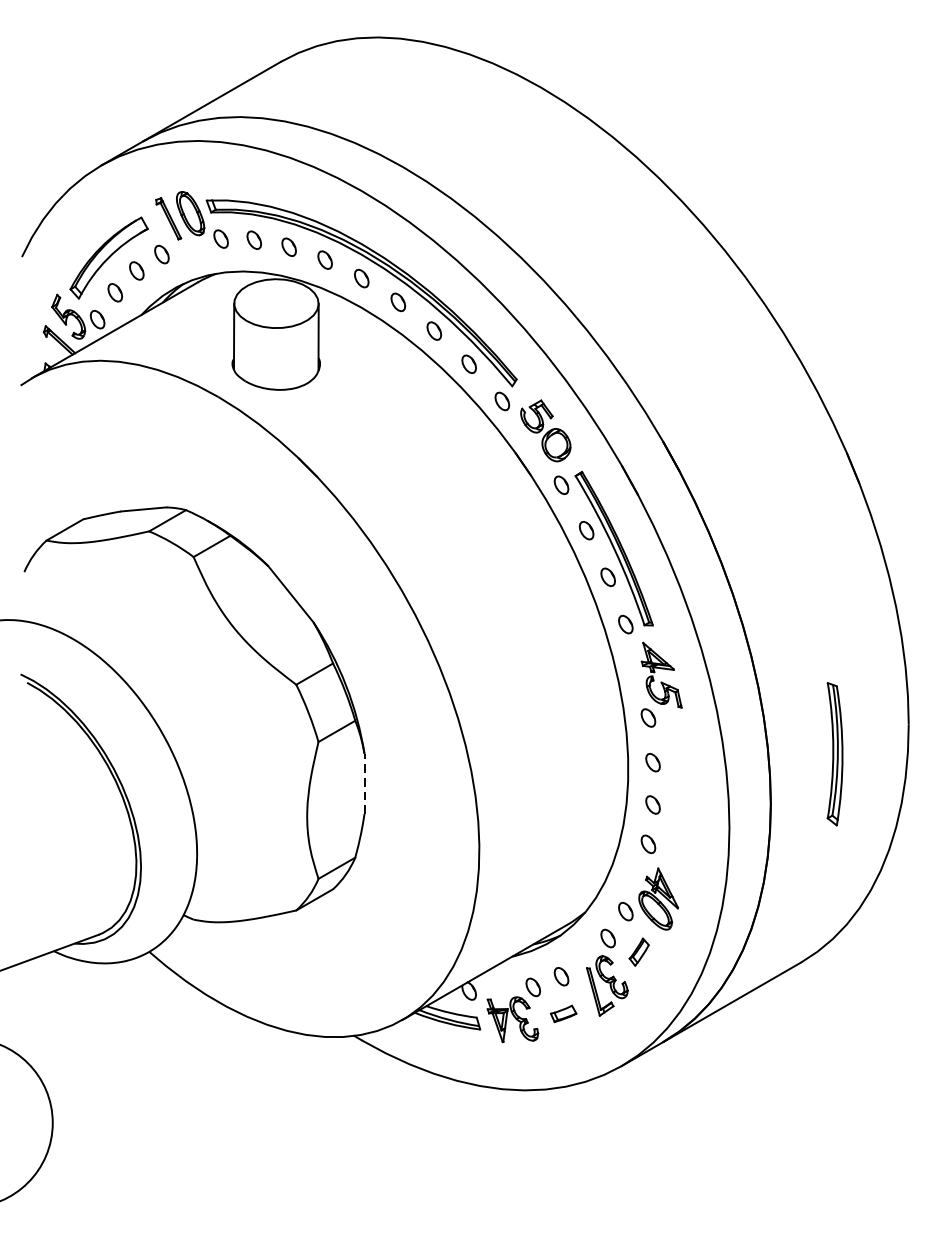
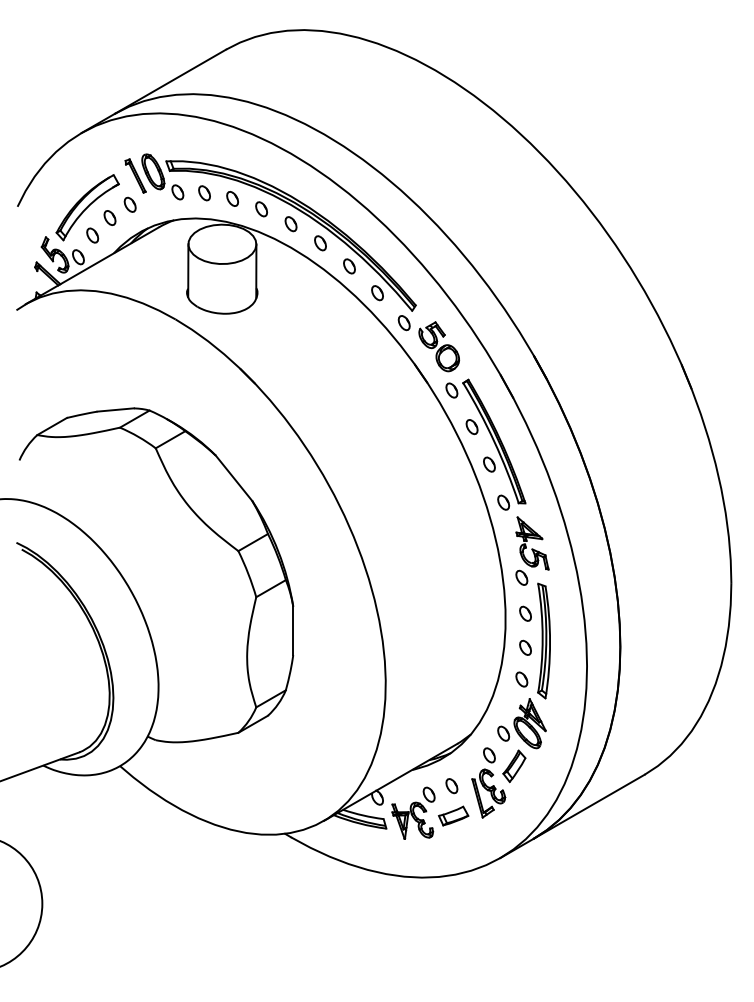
part: (834, 753) -> (543, 640), moved
line: (364, 783) -> (293, 630), dashed -> solid
part: (639, 952) -> (514, 766), size x1.43
part: (563, 1013) -> (453, 815), size x1.43

